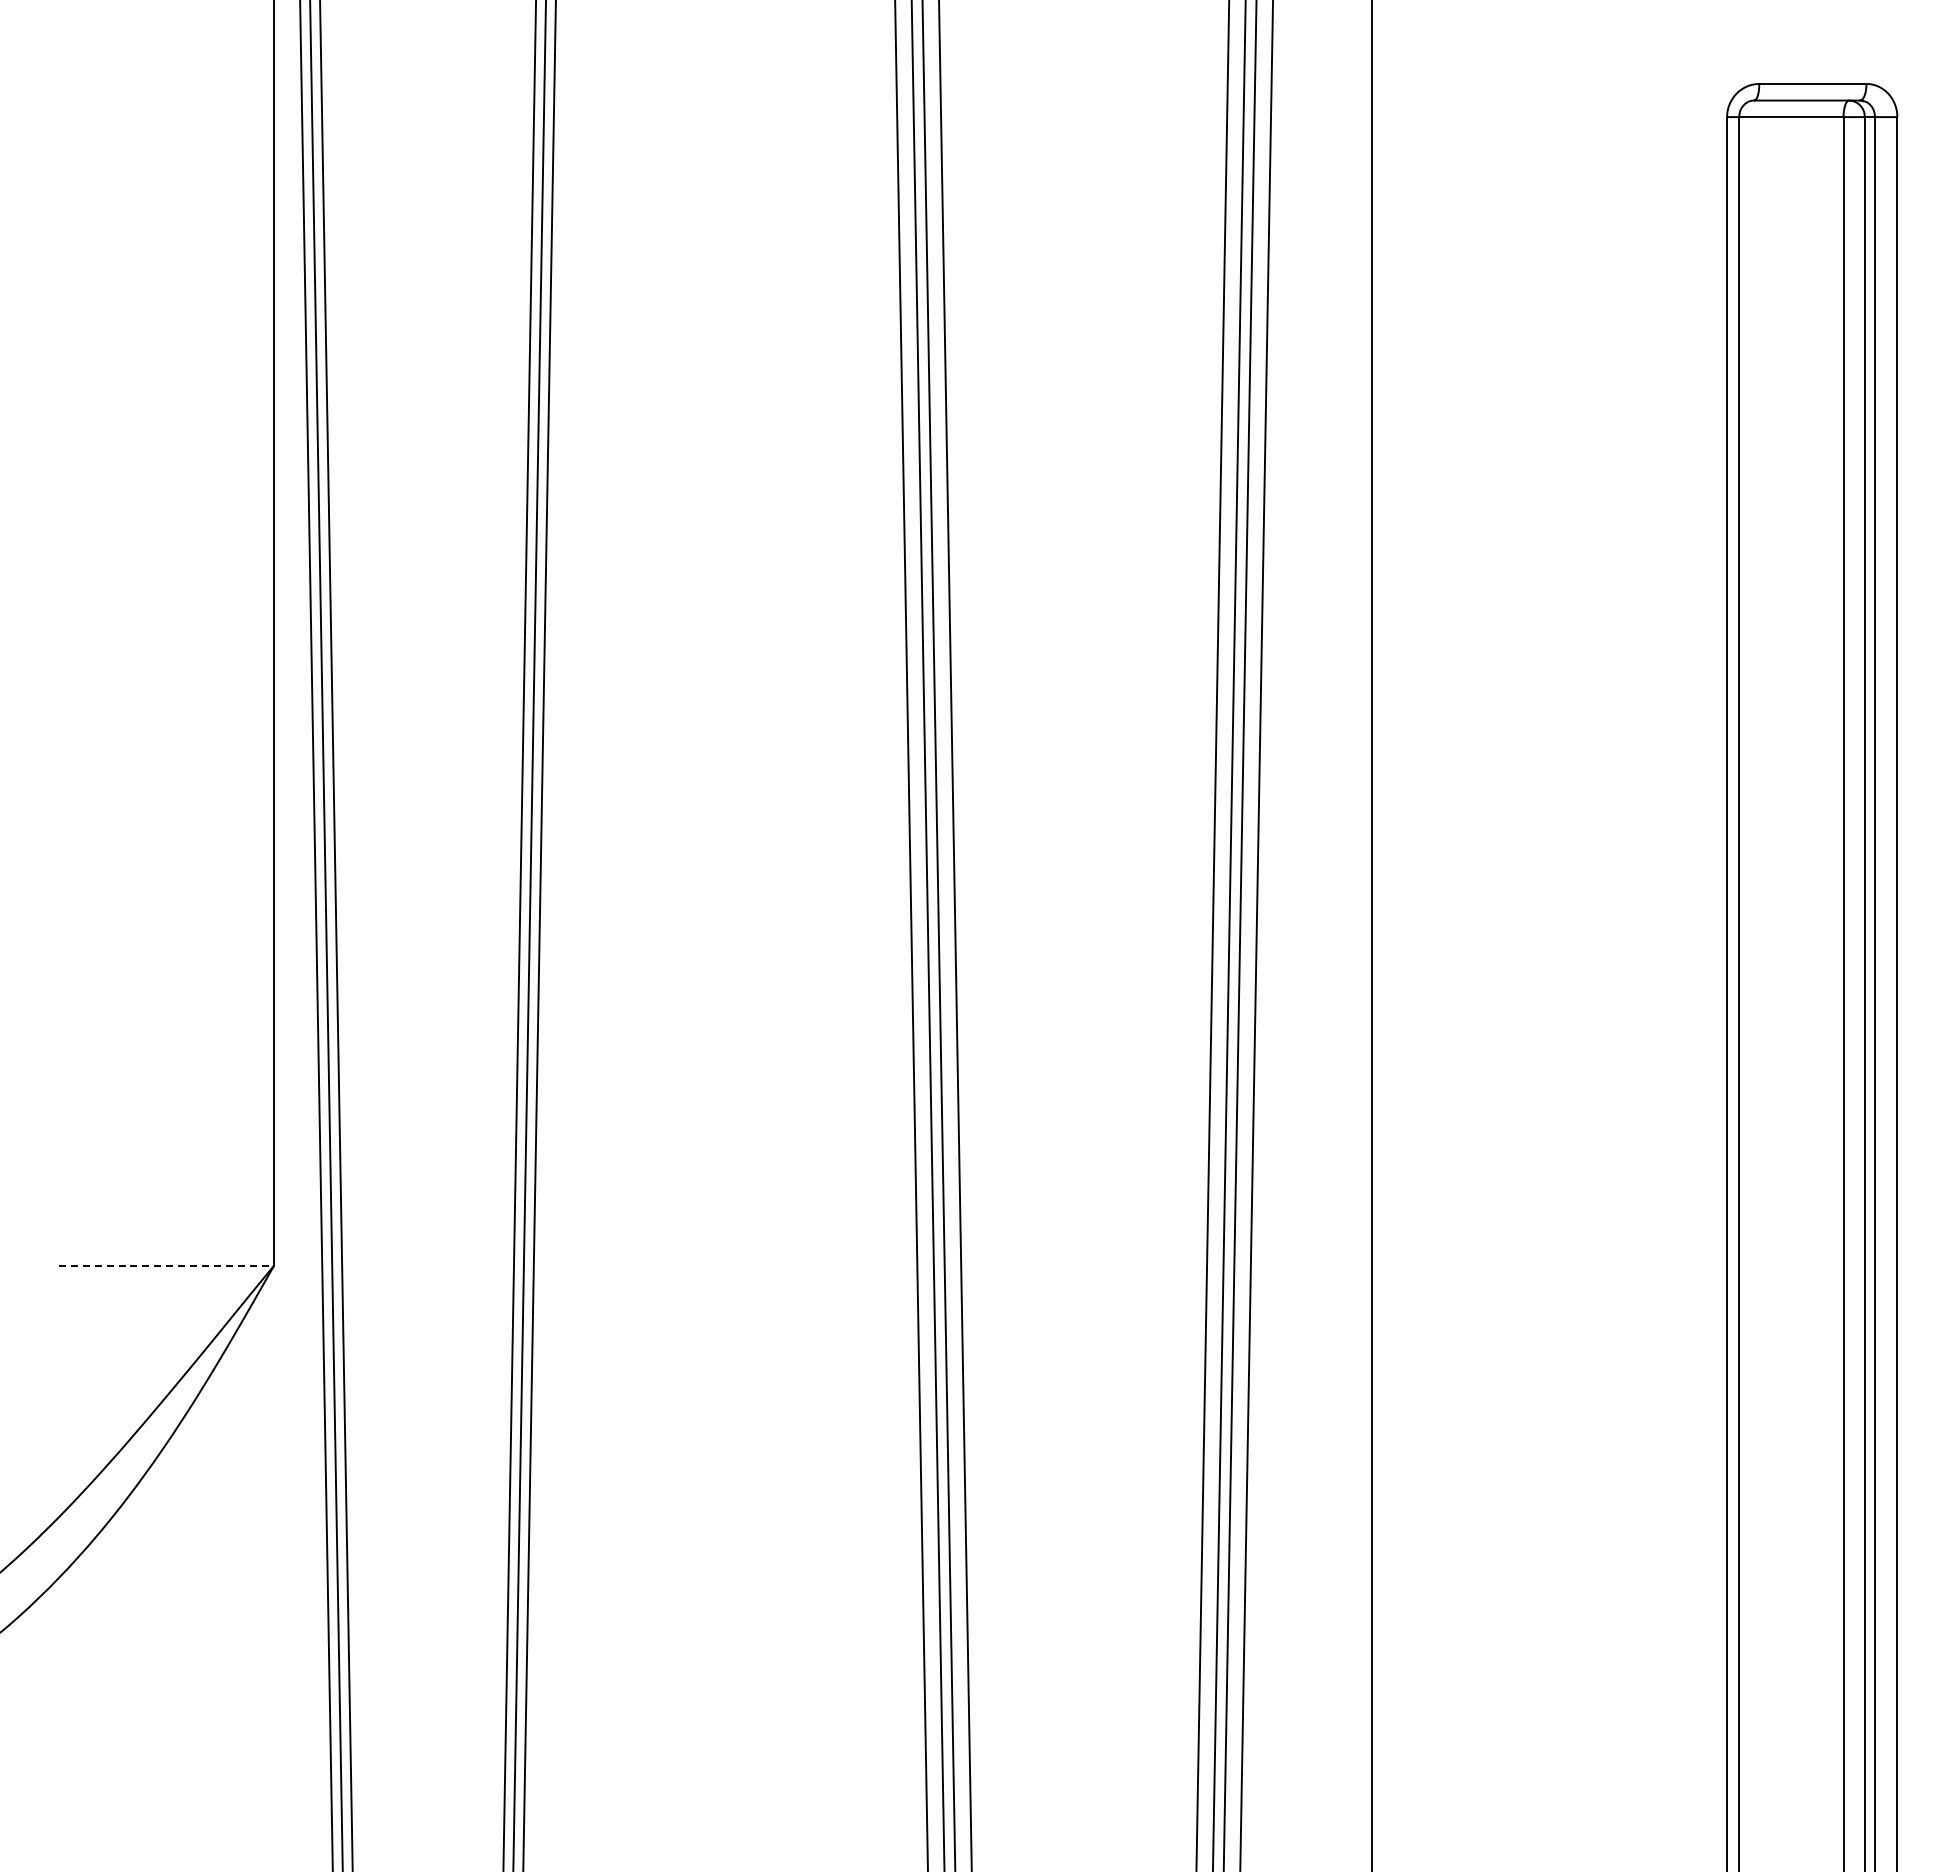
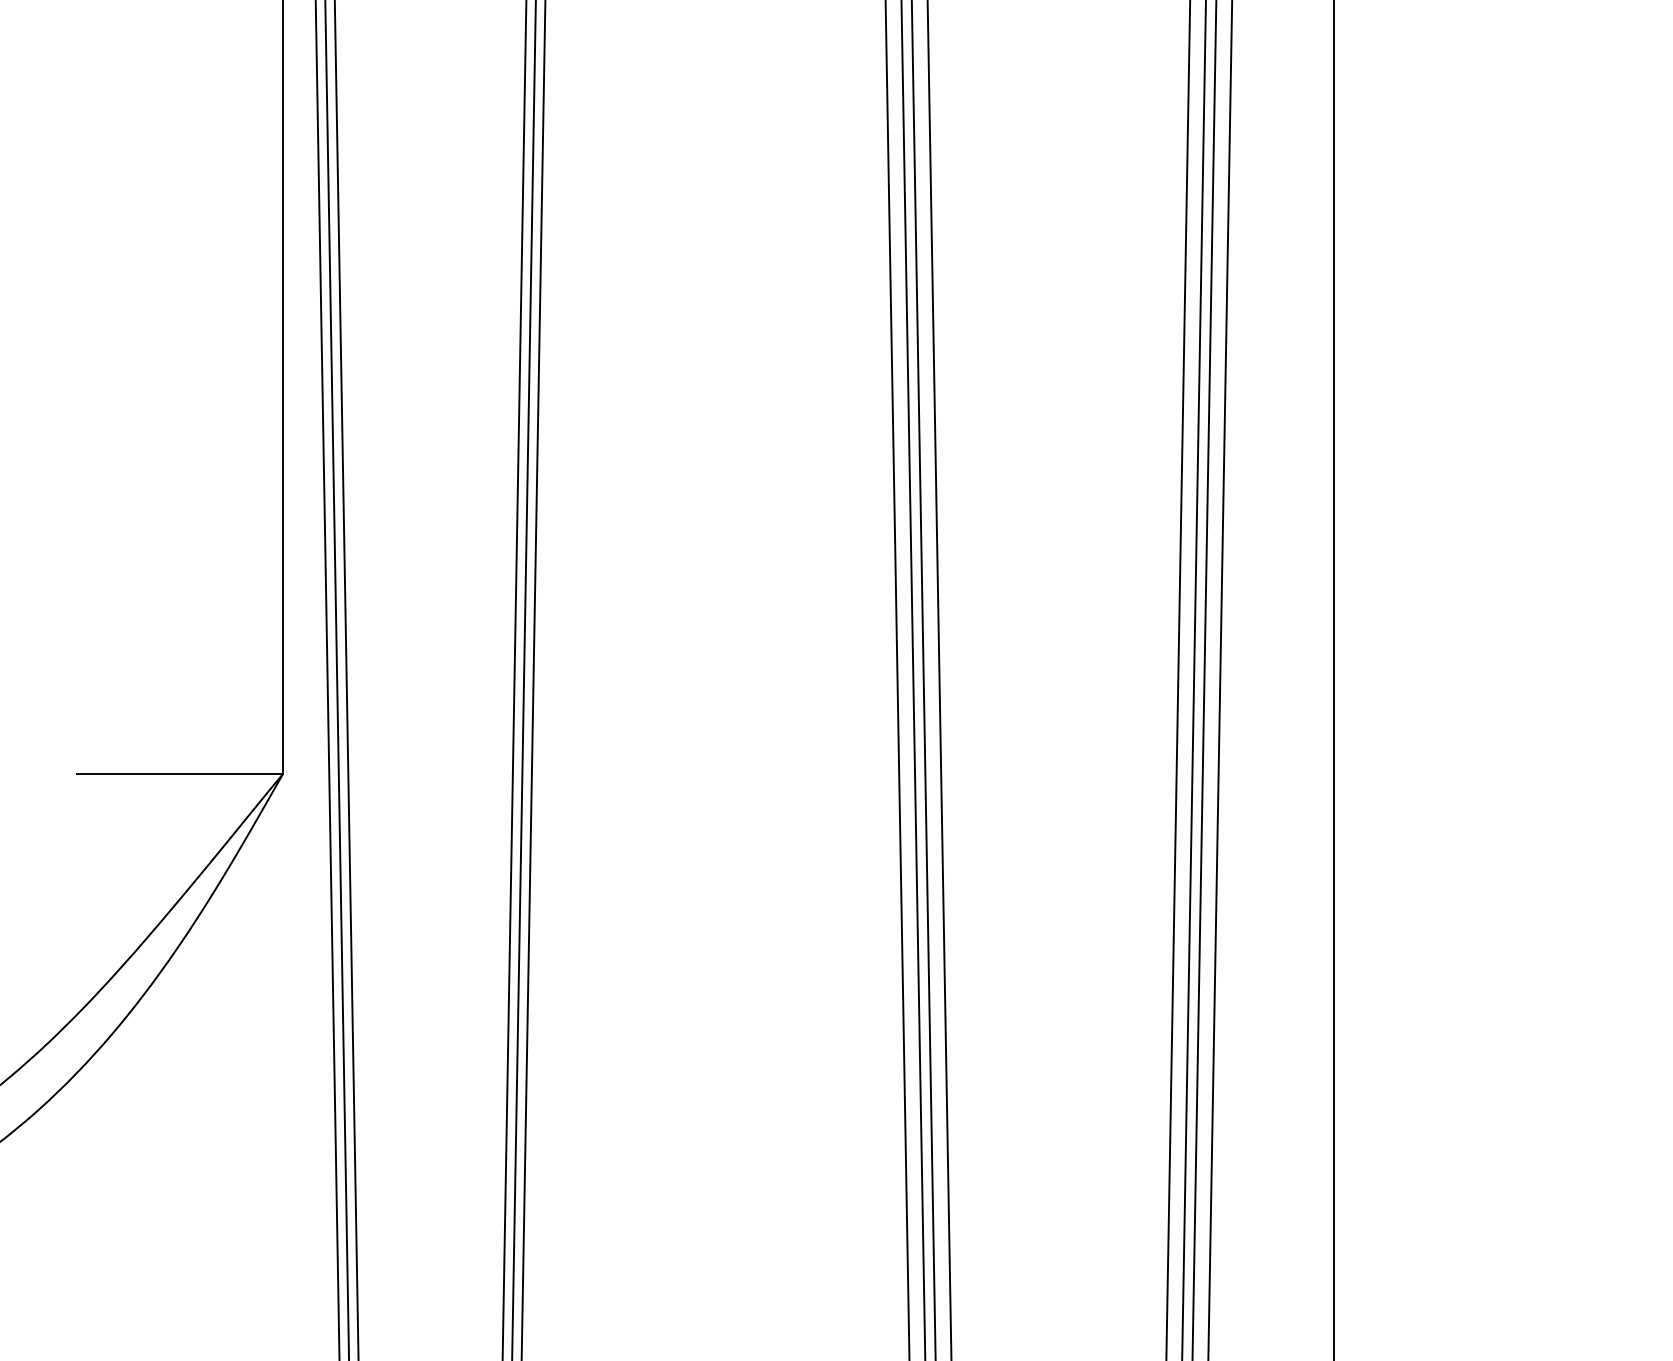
line: (166, 1266) -> (180, 774), dashed -> solid

